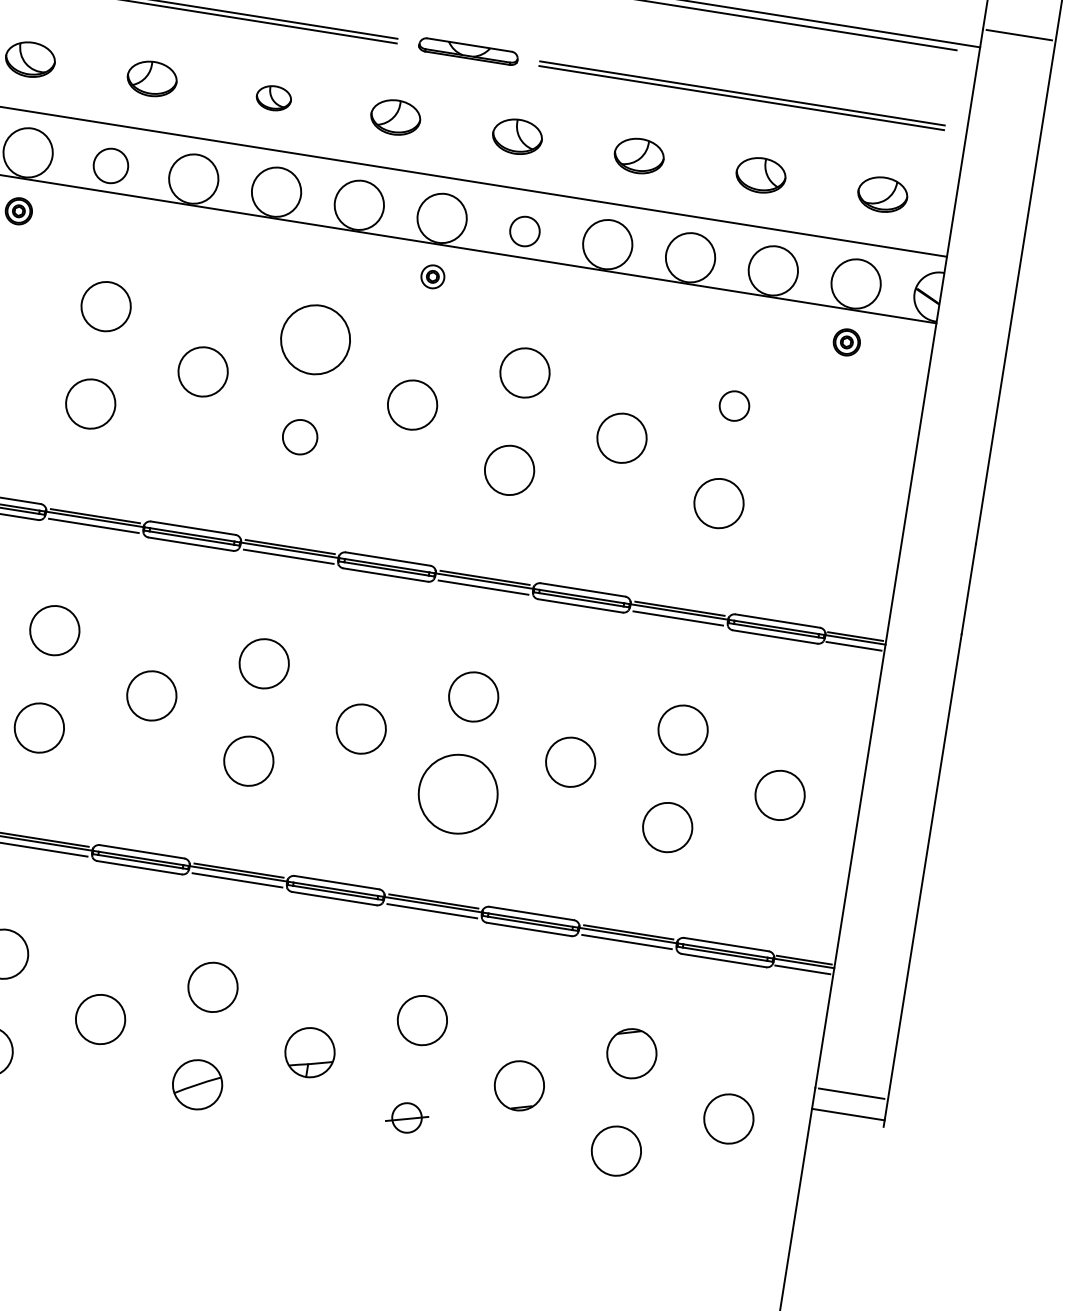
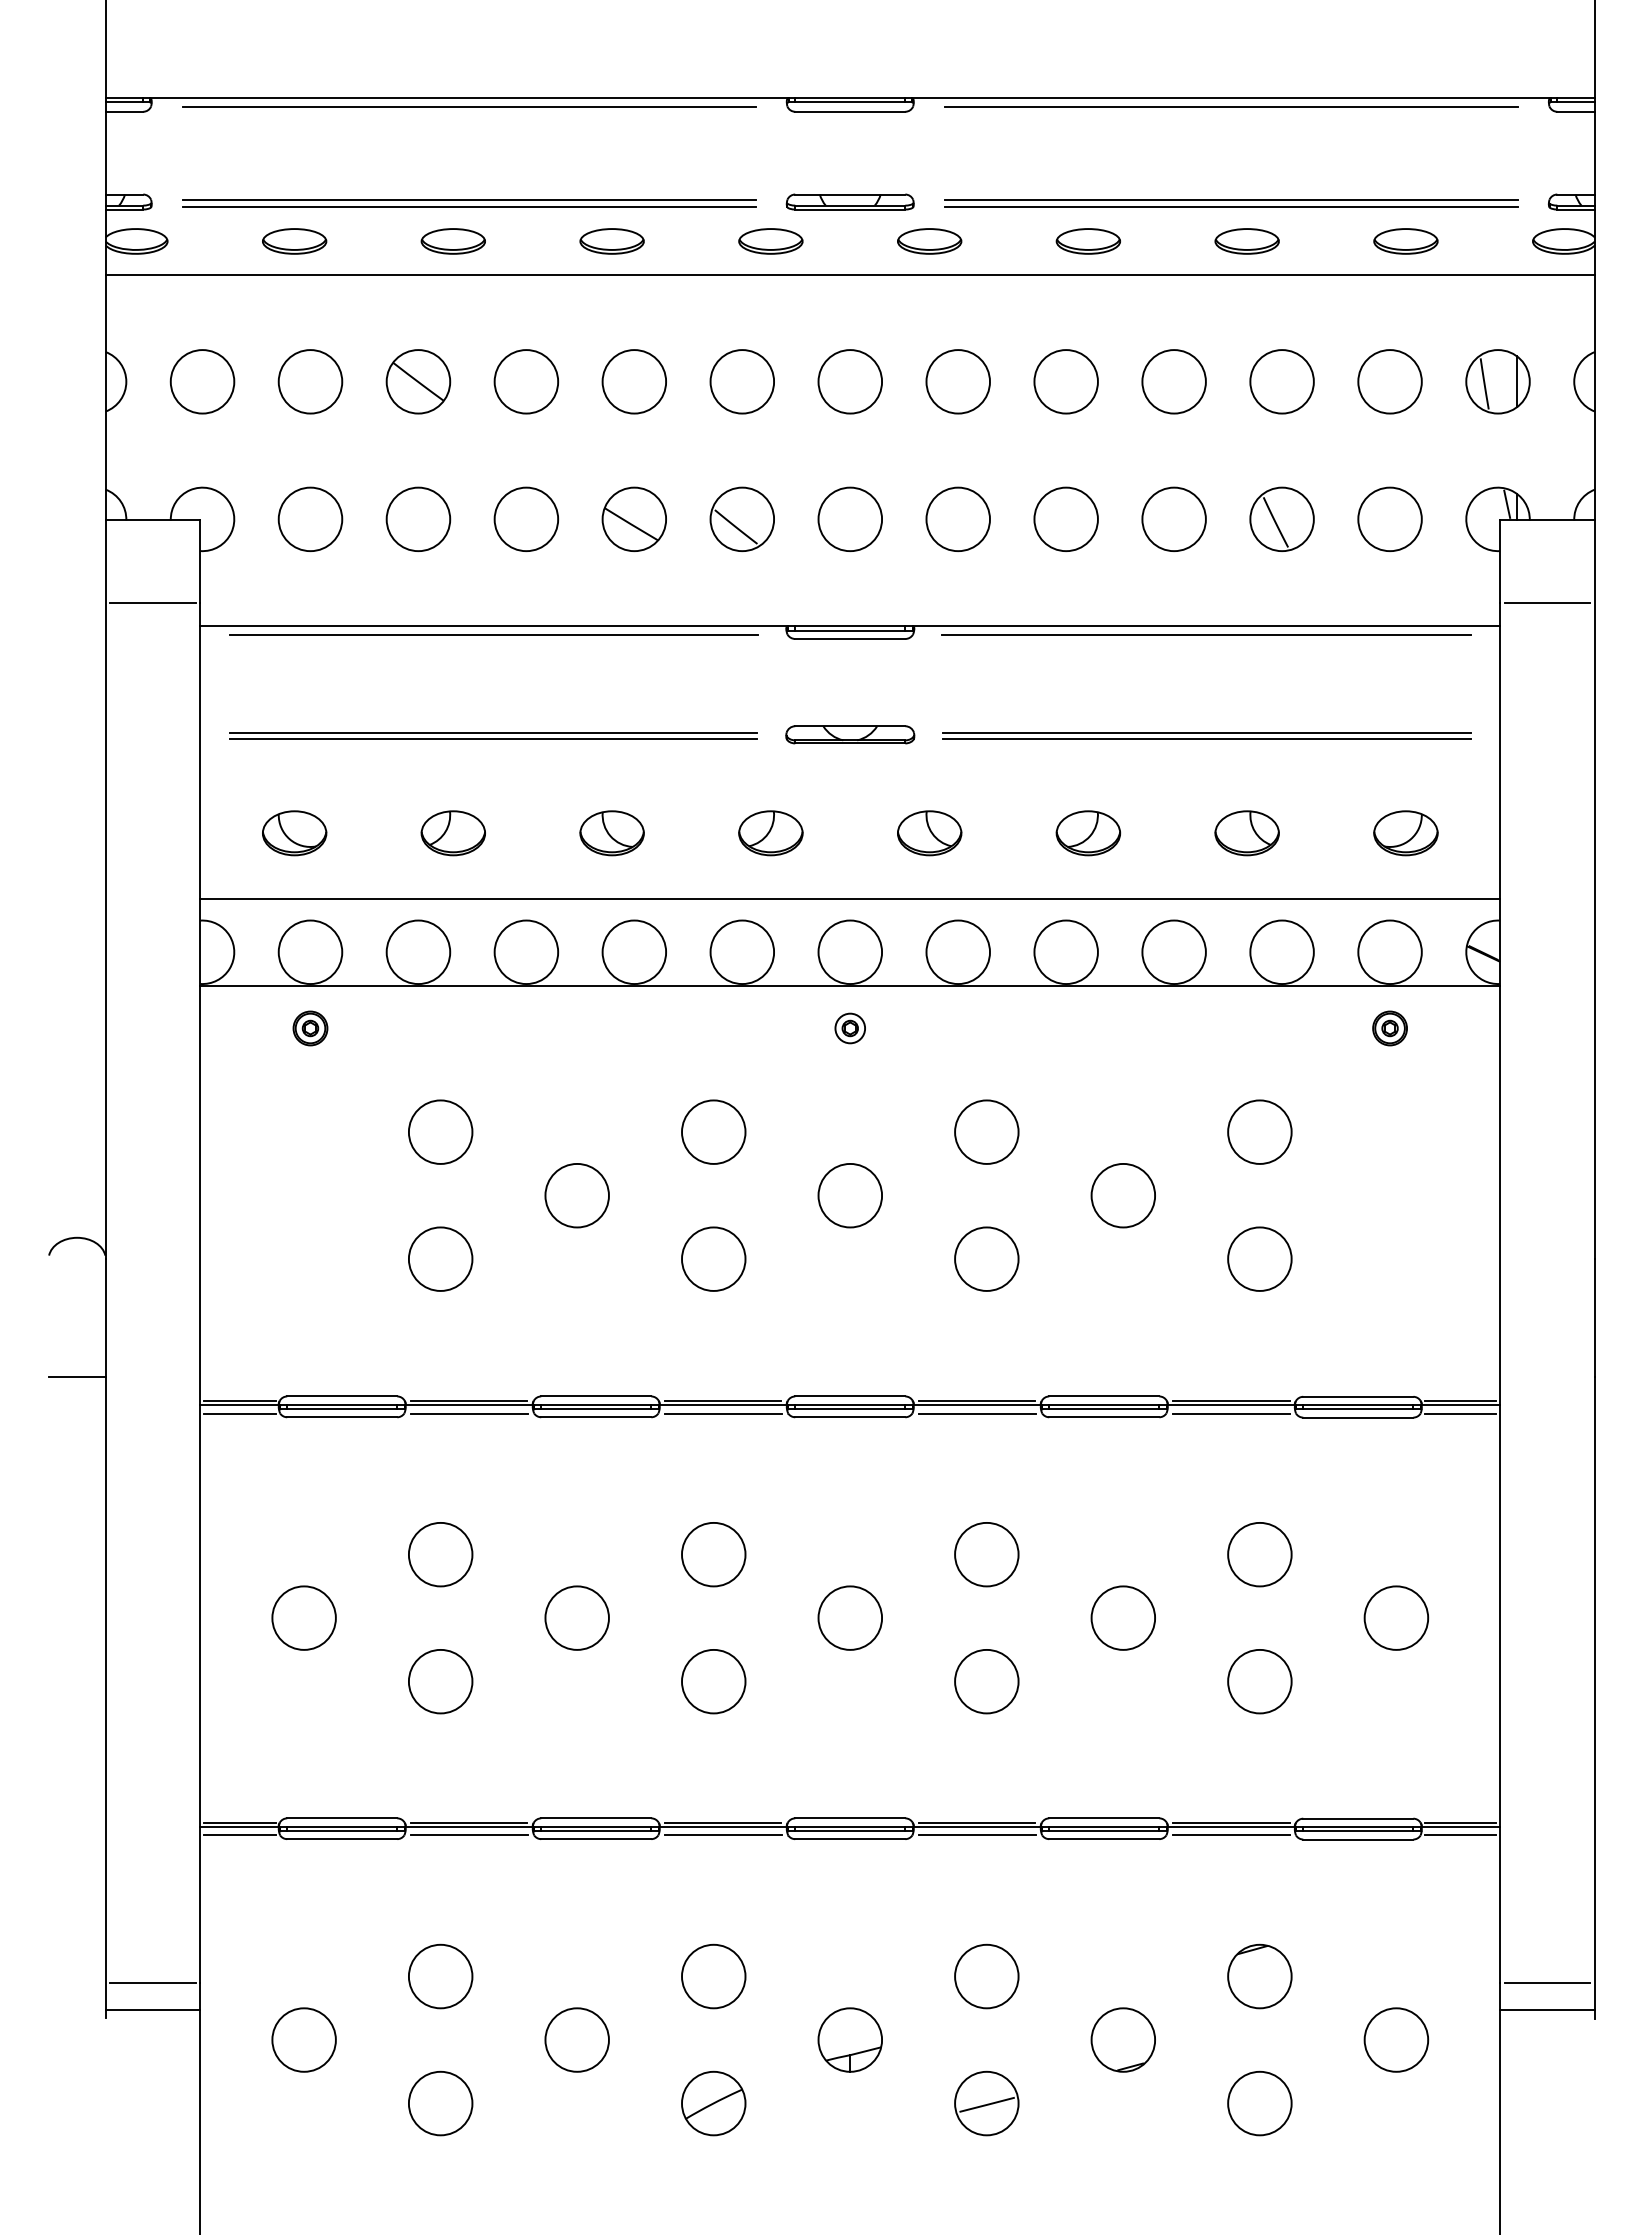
part: (273, 98) -> (611, 833), size x1.43
circle: (110, 166) -> (418, 952), size x1.43
circle: (525, 231) -> (958, 952), size x1.67
circle: (315, 339) -> (713, 1131), size x0.71
circle: (734, 405) -> (1259, 1131), size x1.67
circle: (300, 436) -> (713, 1258), size x1.43
circle: (458, 794) -> (986, 1681), size x0.62
circle: (406, 1117) -> (986, 2103), size x1.67

